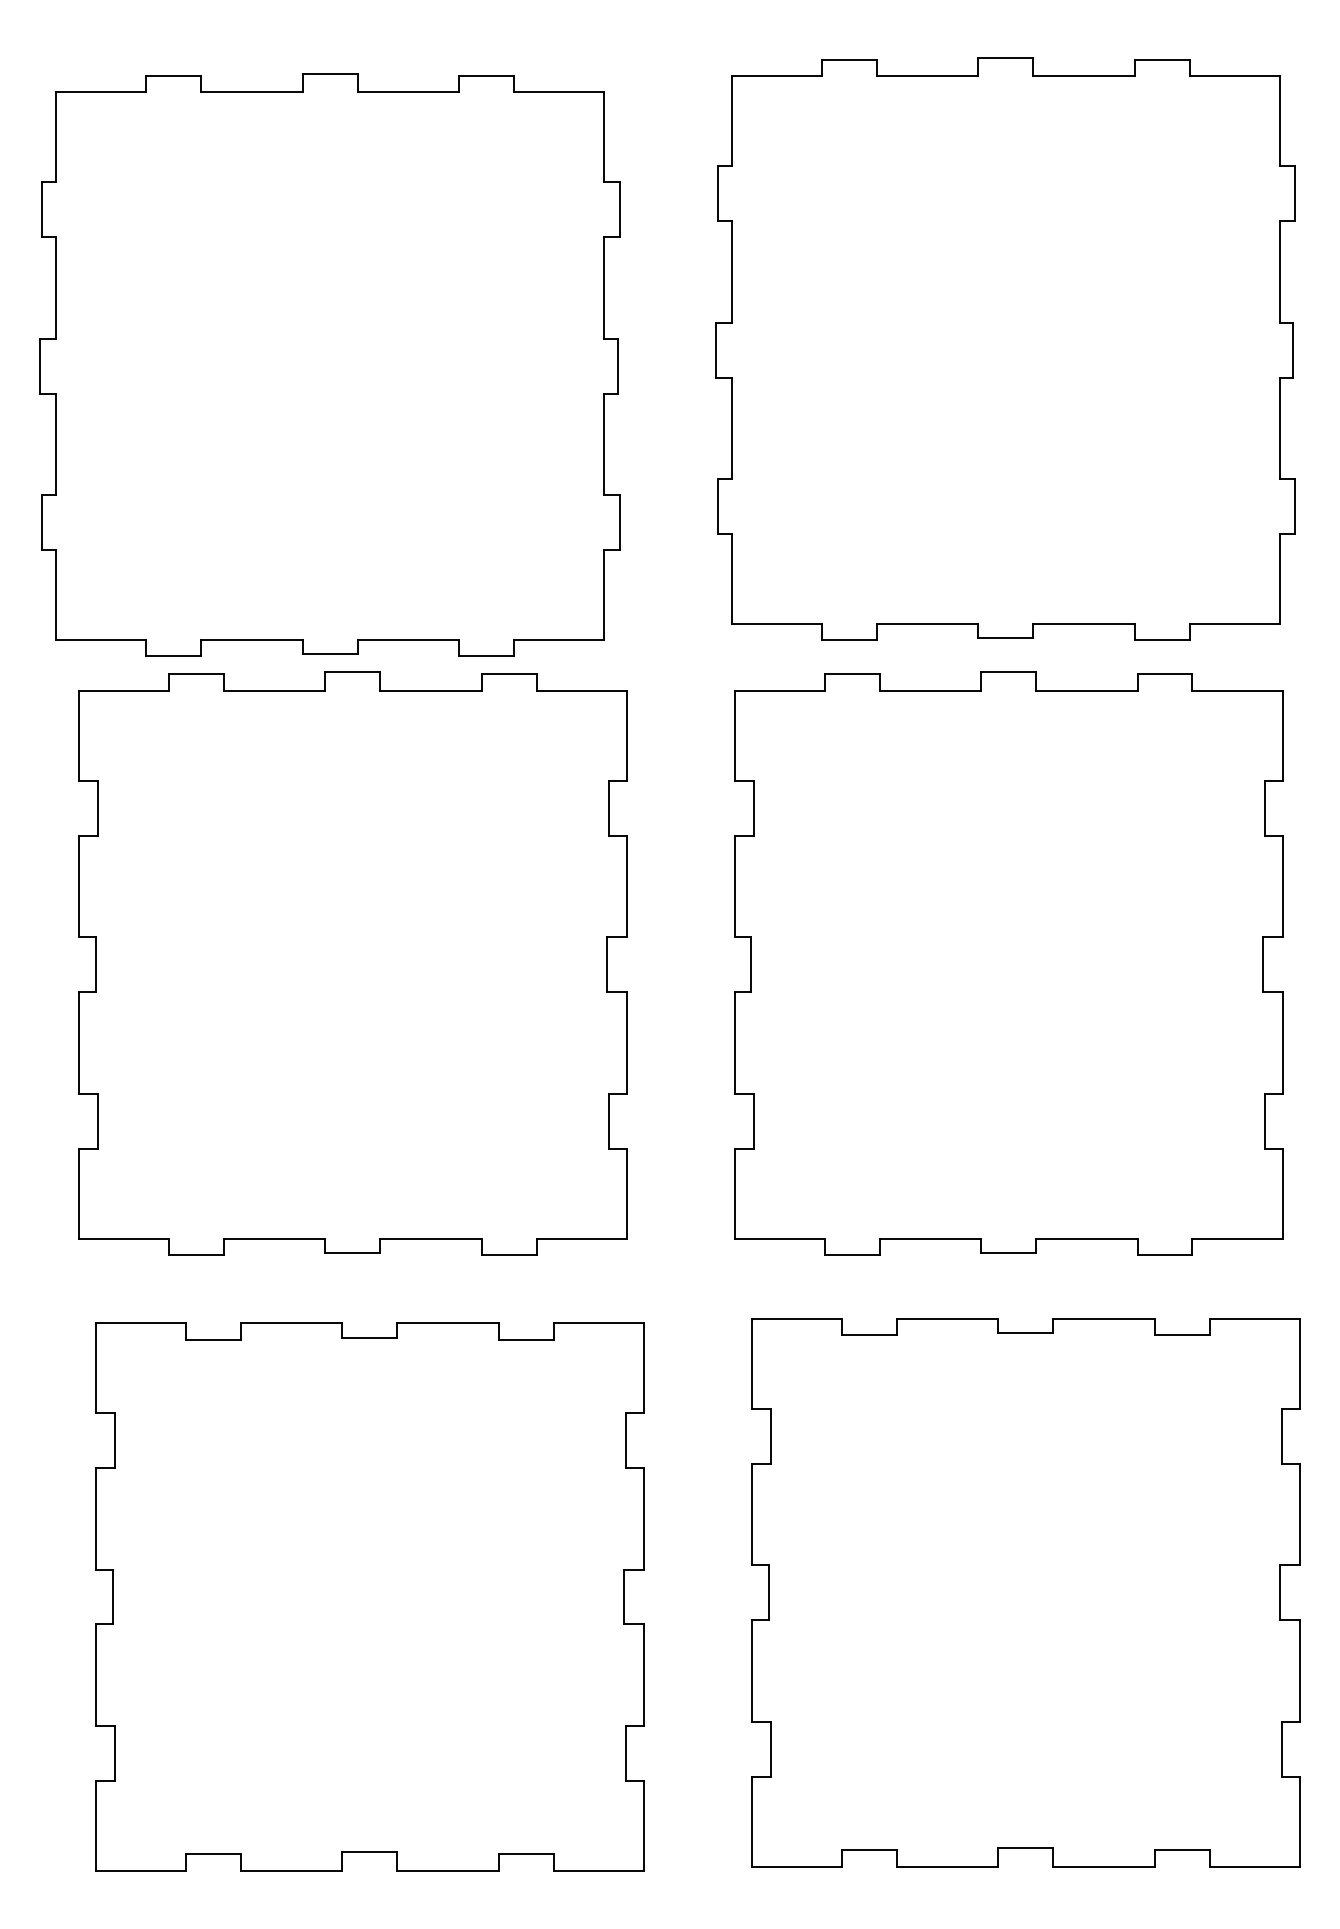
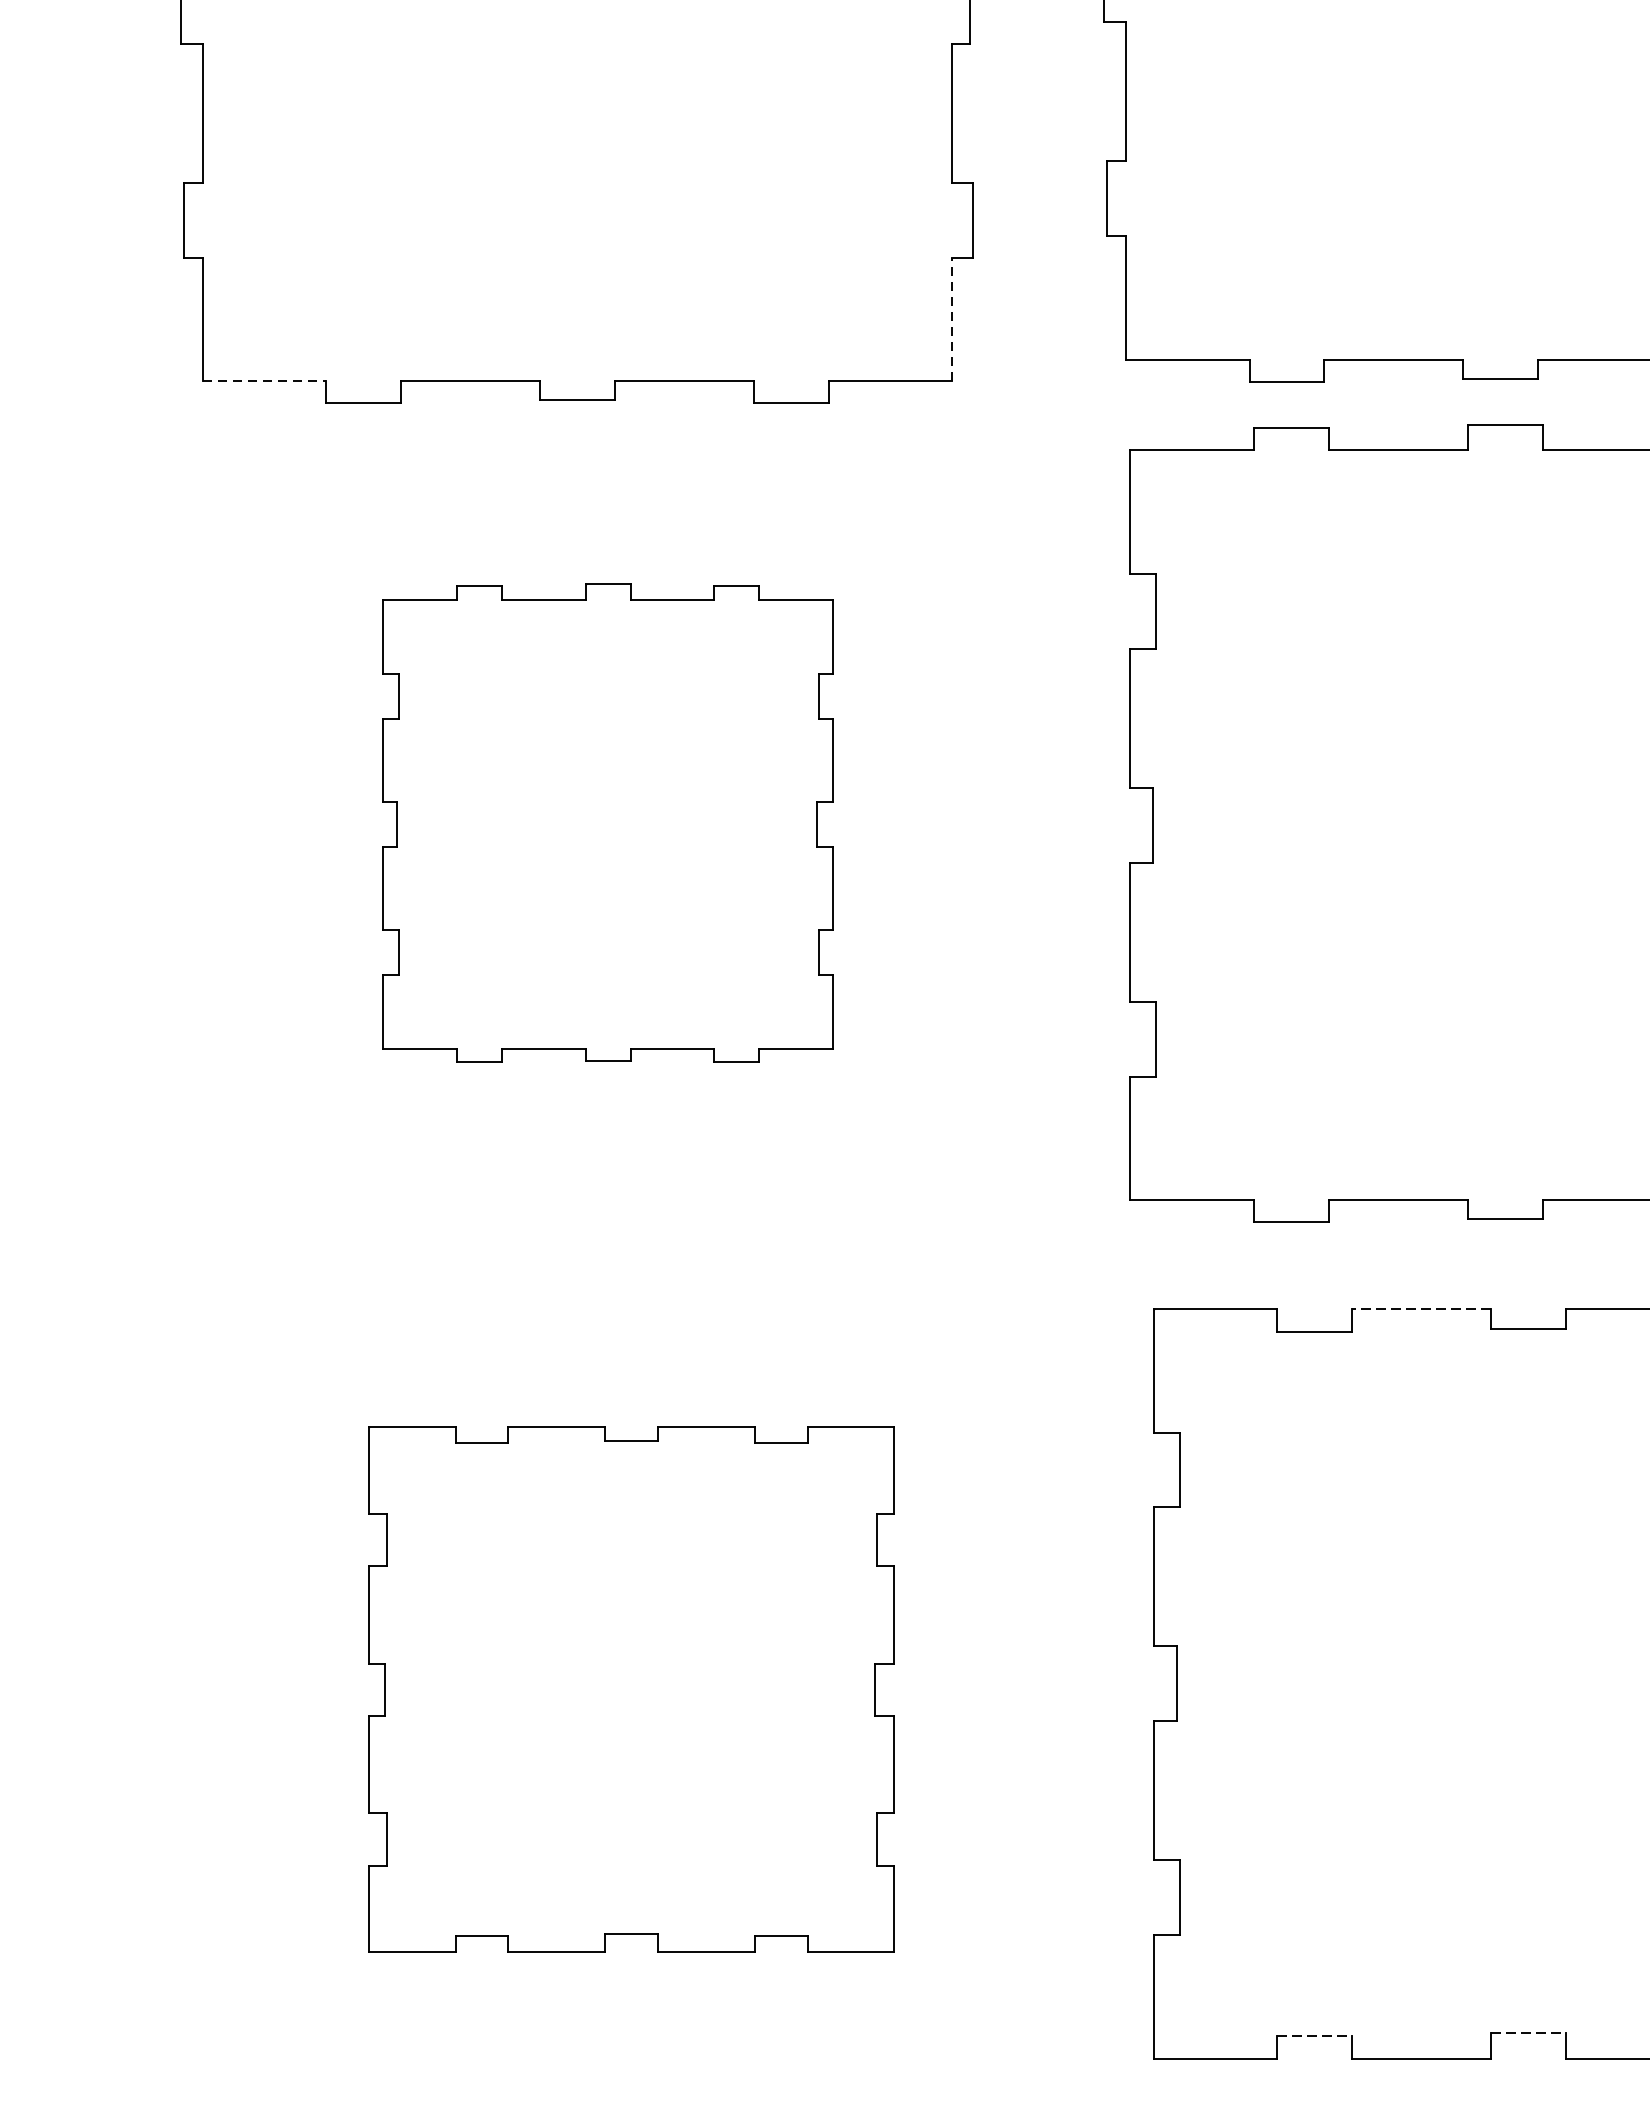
line: (604, 594) -> (952, 318), solid -> dashed
line: (101, 640) -> (264, 381), solid -> dashed
part: (352, 963) -> (607, 823), size x0.6
line: (947, 1318) -> (1421, 1308), solid -> dashed
part: (369, 1596) -> (631, 1689), size x0.7
line: (1026, 1847) -> (1529, 2032), solid -> dashed
line: (869, 1849) -> (1314, 2035), solid -> dashed

